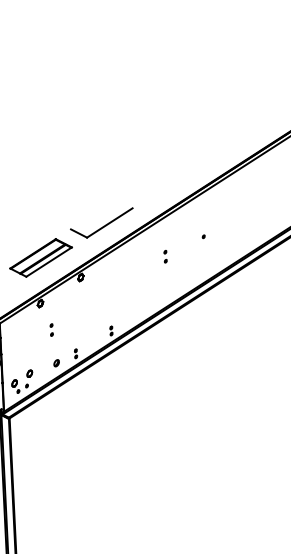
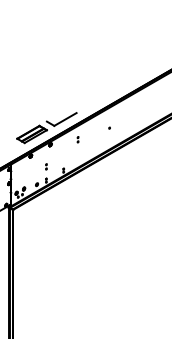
part: (164, 256) -> (77, 139), moved
part: (51, 329) -> (46, 166), moved

